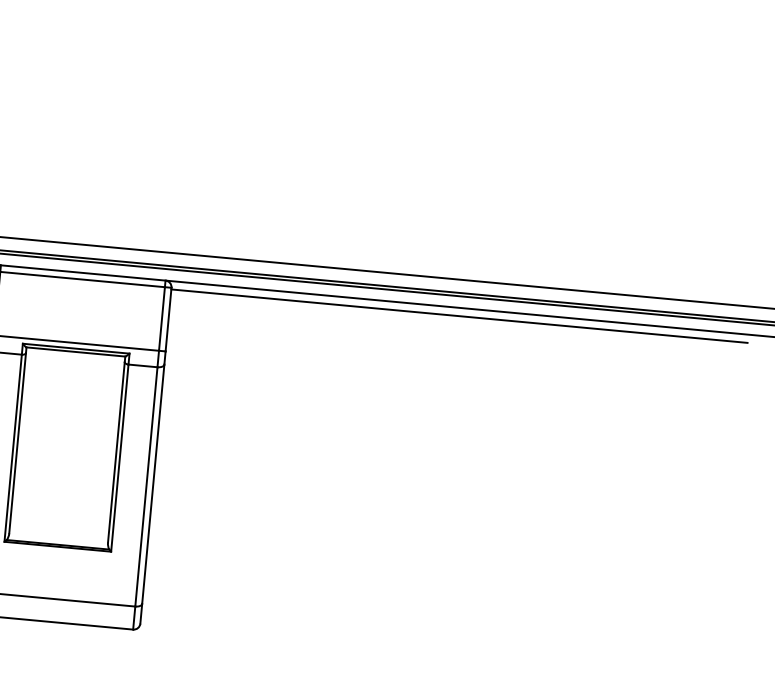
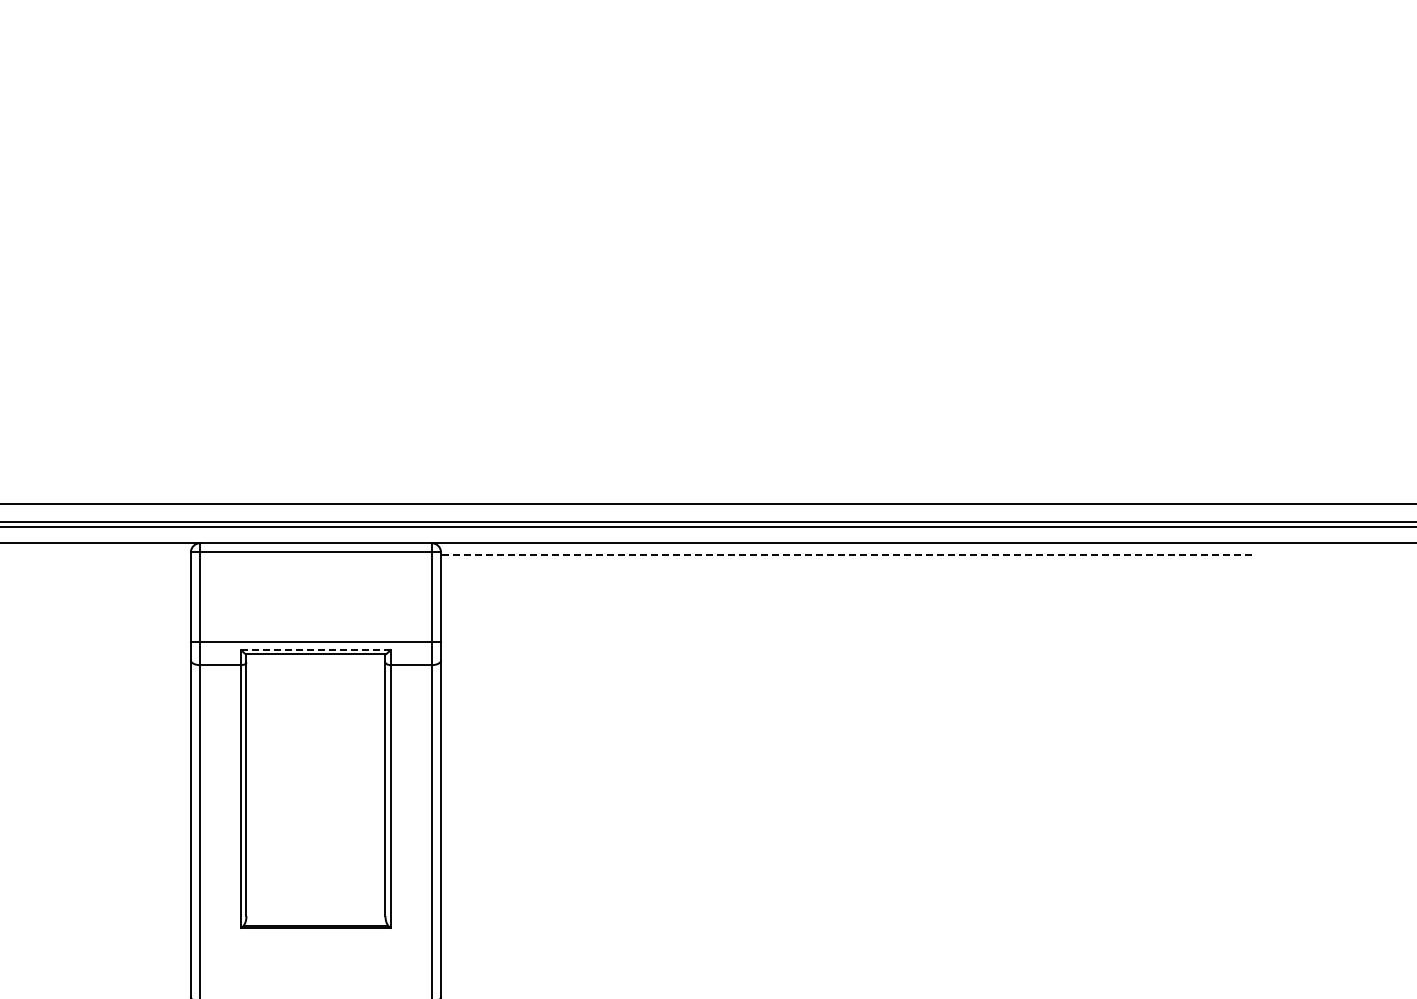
line: (458, 315) -> (845, 554), solid -> dashed
line: (75, 348) -> (315, 649), solid -> dashed

